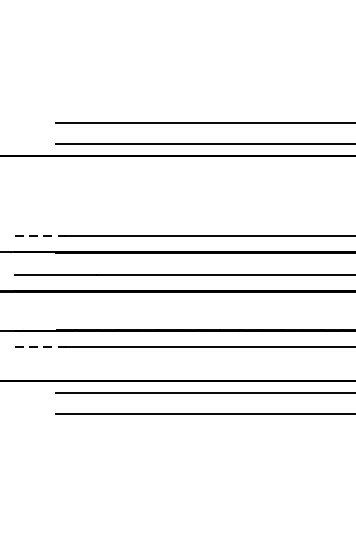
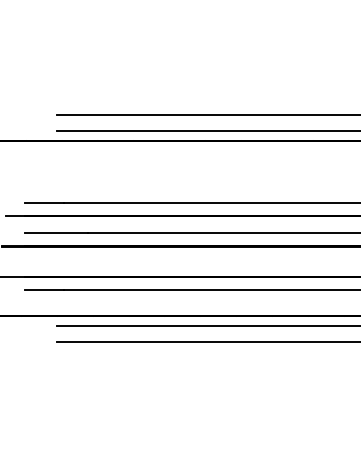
line: (40, 235) -> (44, 202), dashed -> solid
line: (40, 347) -> (44, 290), dashed -> solid

